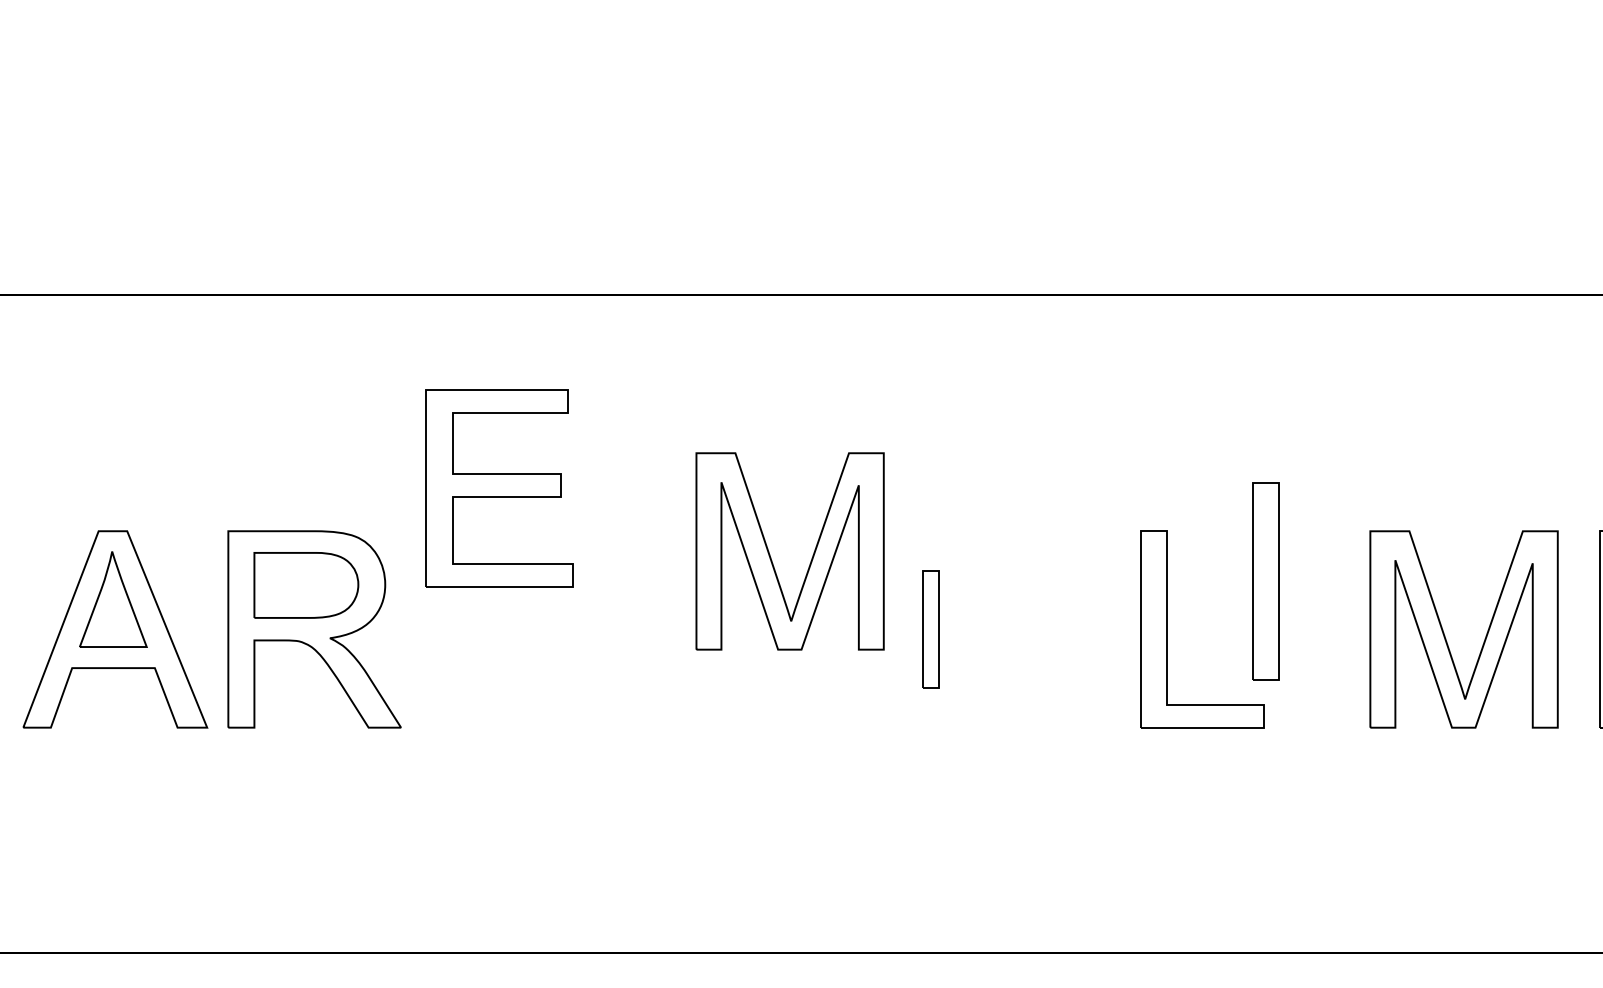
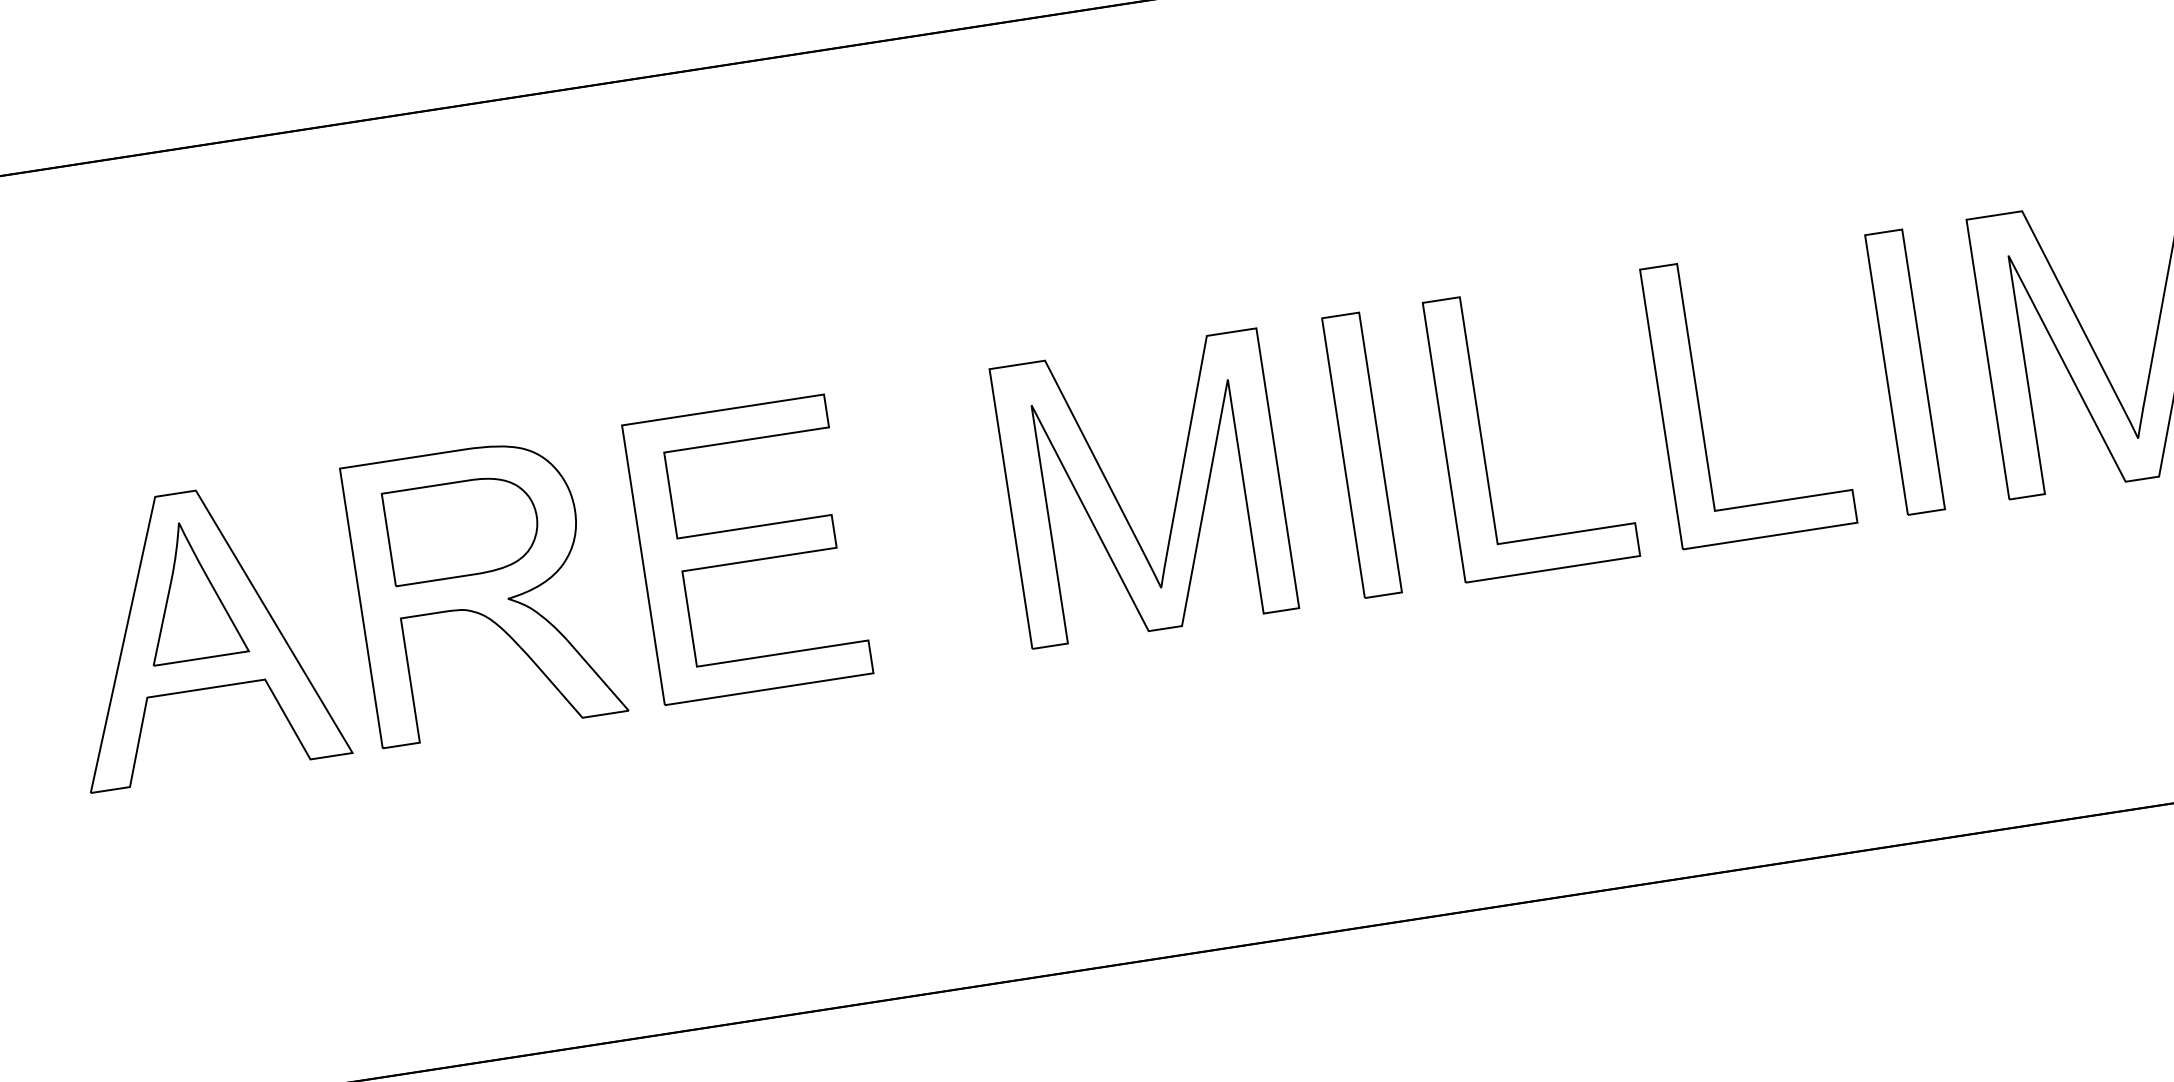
part: (499, 488) -> (747, 549), moved
part: (771, 557) -> (1119, 501), moved
part: (1265, 581) -> (1904, 372), moved
part: (930, 629) -> (1361, 455), size x1.67
part: (1015, 629) -> (1482, 436), added

